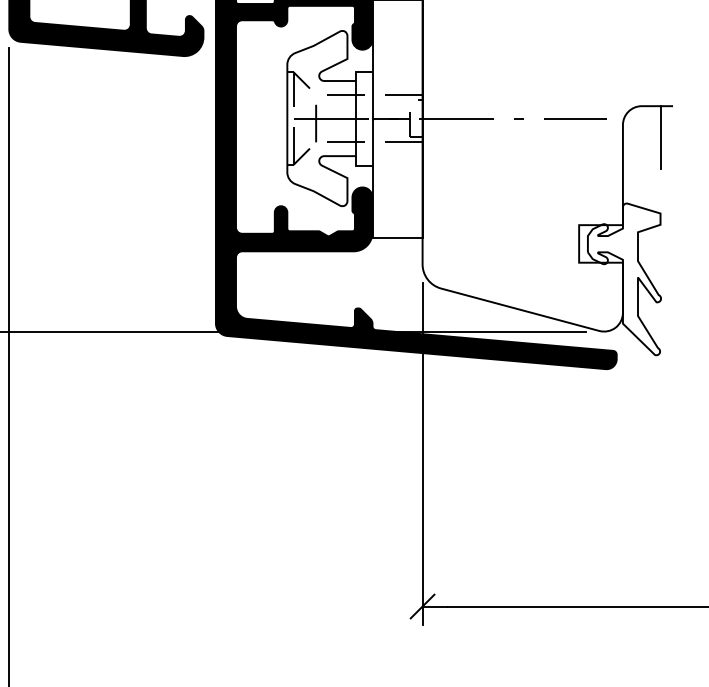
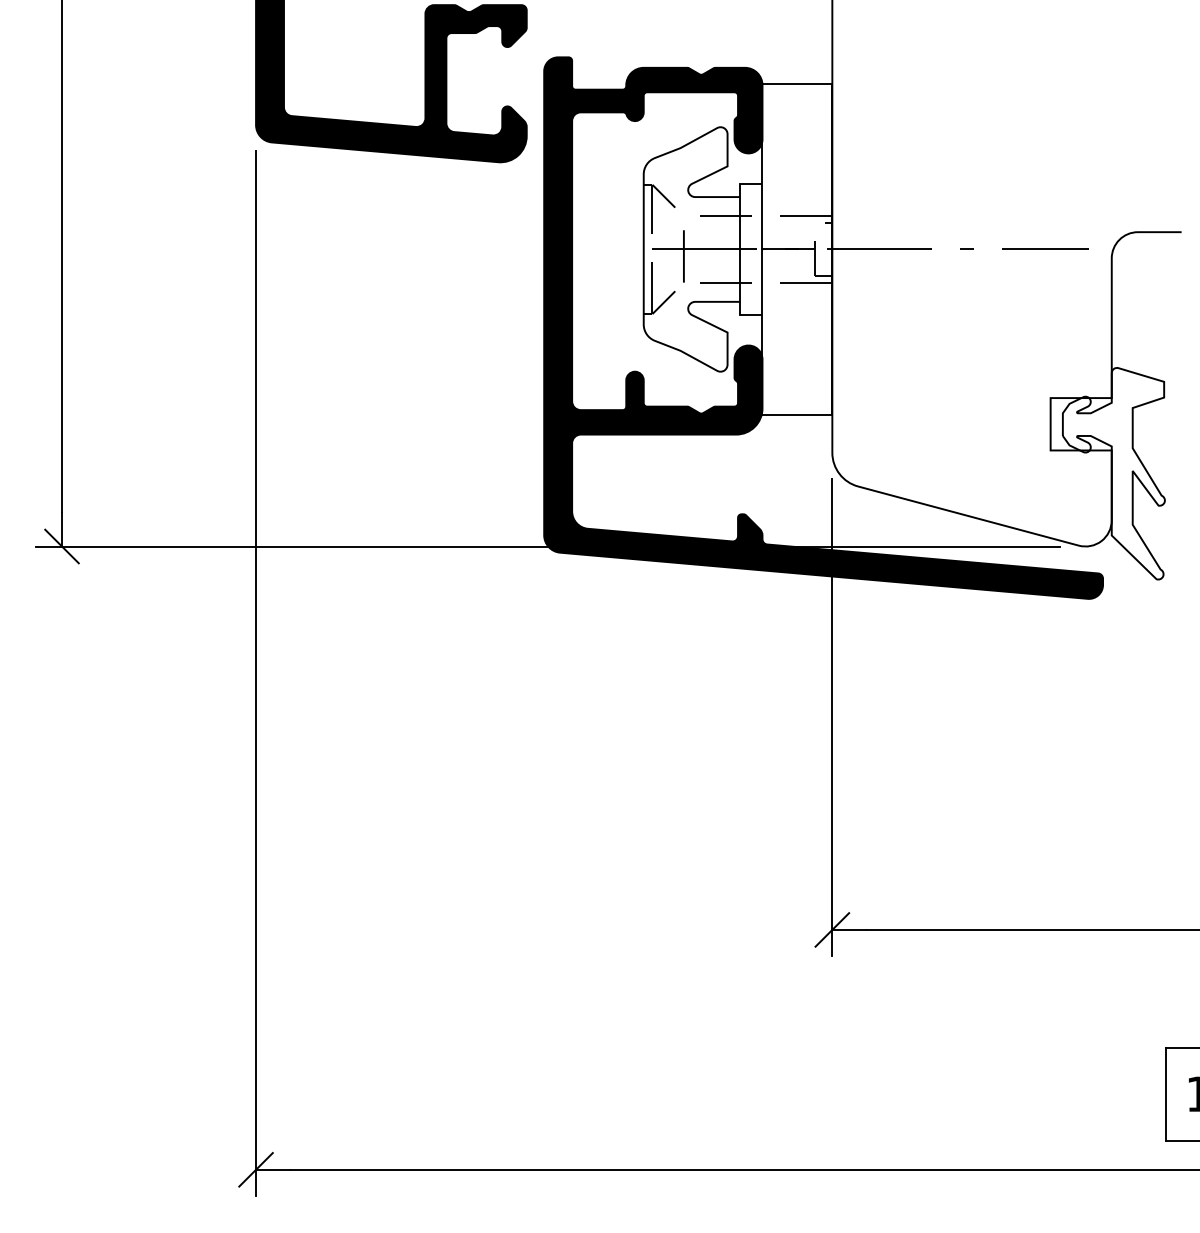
line: (660, 137) -> (1164, 275), removed

